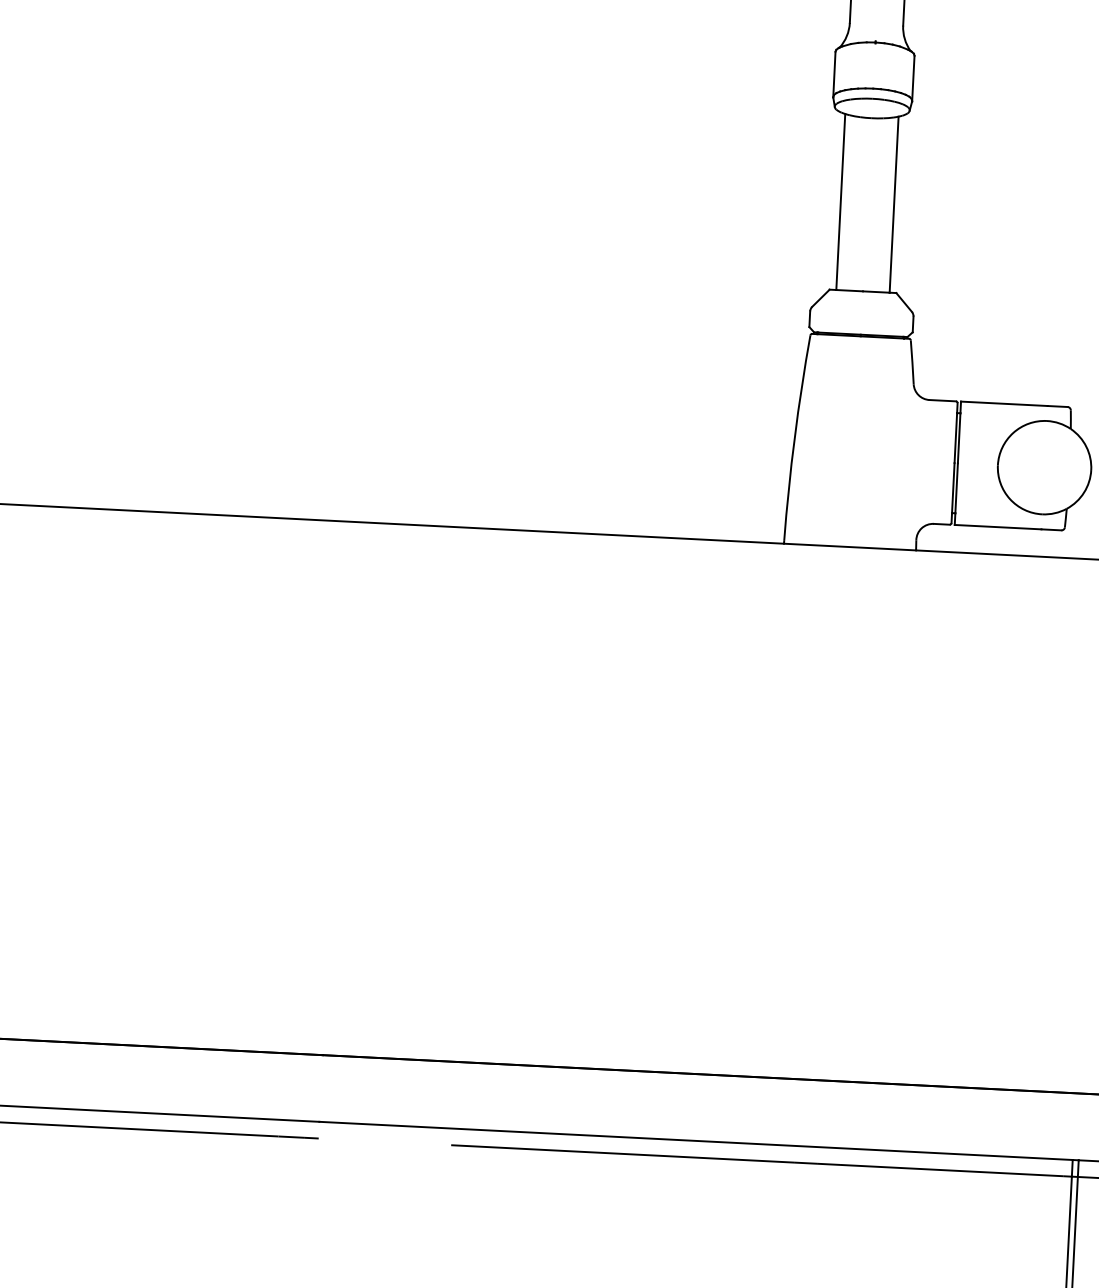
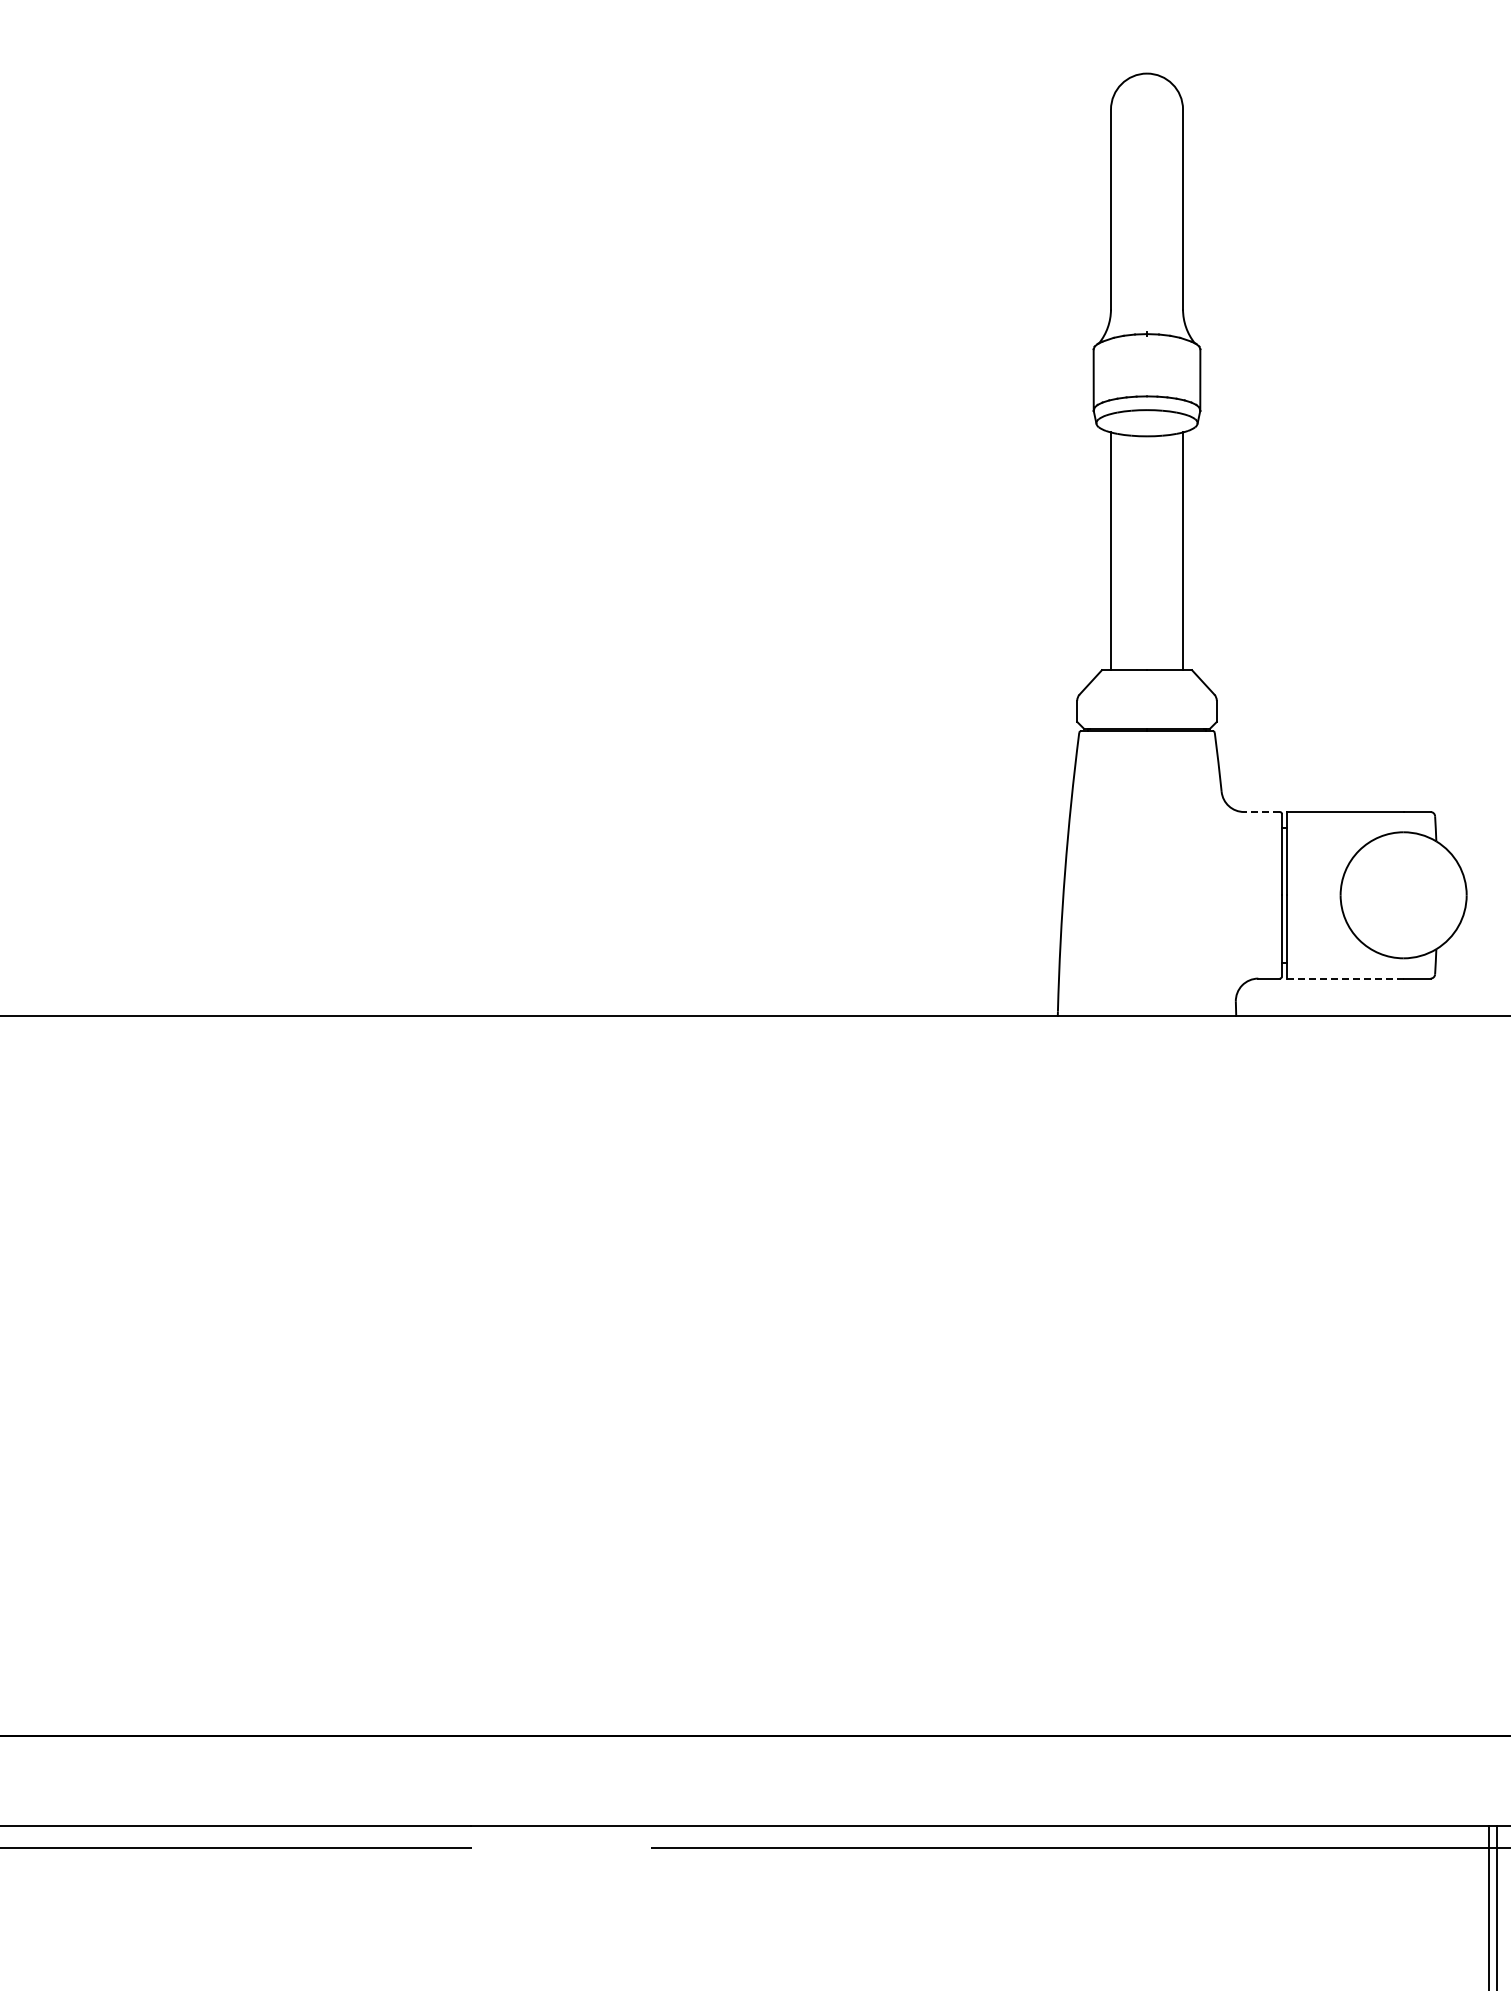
line: (942, 401) -> (1261, 812), solid -> dashed
line: (998, 527) -> (1345, 978), solid -> dashed

